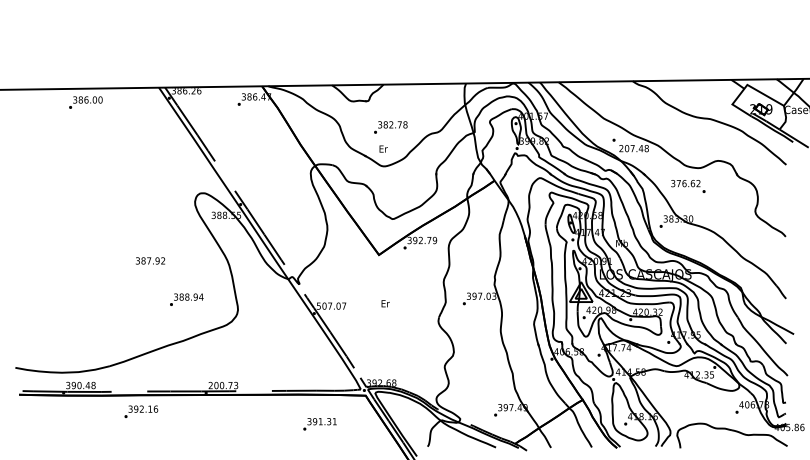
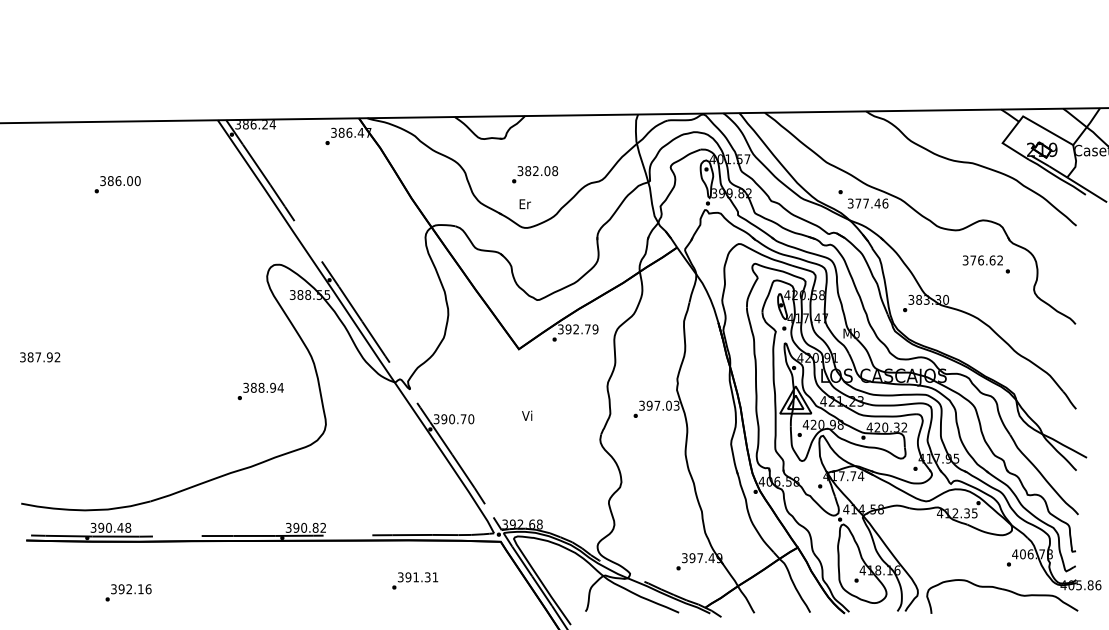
text: (198, 90) -> (272, 124), 386.26 -> 386.24
text: (85, 102) -> (117, 184), moved
text: (399, 125) -> (547, 171), 382.78 -> 382.08
text: (633, 148) -> (867, 203), 207.48 -> 377.46
text: (687, 186) -> (985, 264), moved
text: (150, 261) -> (40, 357), moved
text: (186, 299) -> (260, 391), moved
text: (385, 303) -> (527, 415), Er -> Vi
text: (331, 306) -> (454, 419), 507.07 -> 390.70
text: (223, 385) -> (305, 527), 200.73 -> 390.82
text: (141, 411) -> (128, 592), moved
text: (320, 423) -> (415, 580), moved

